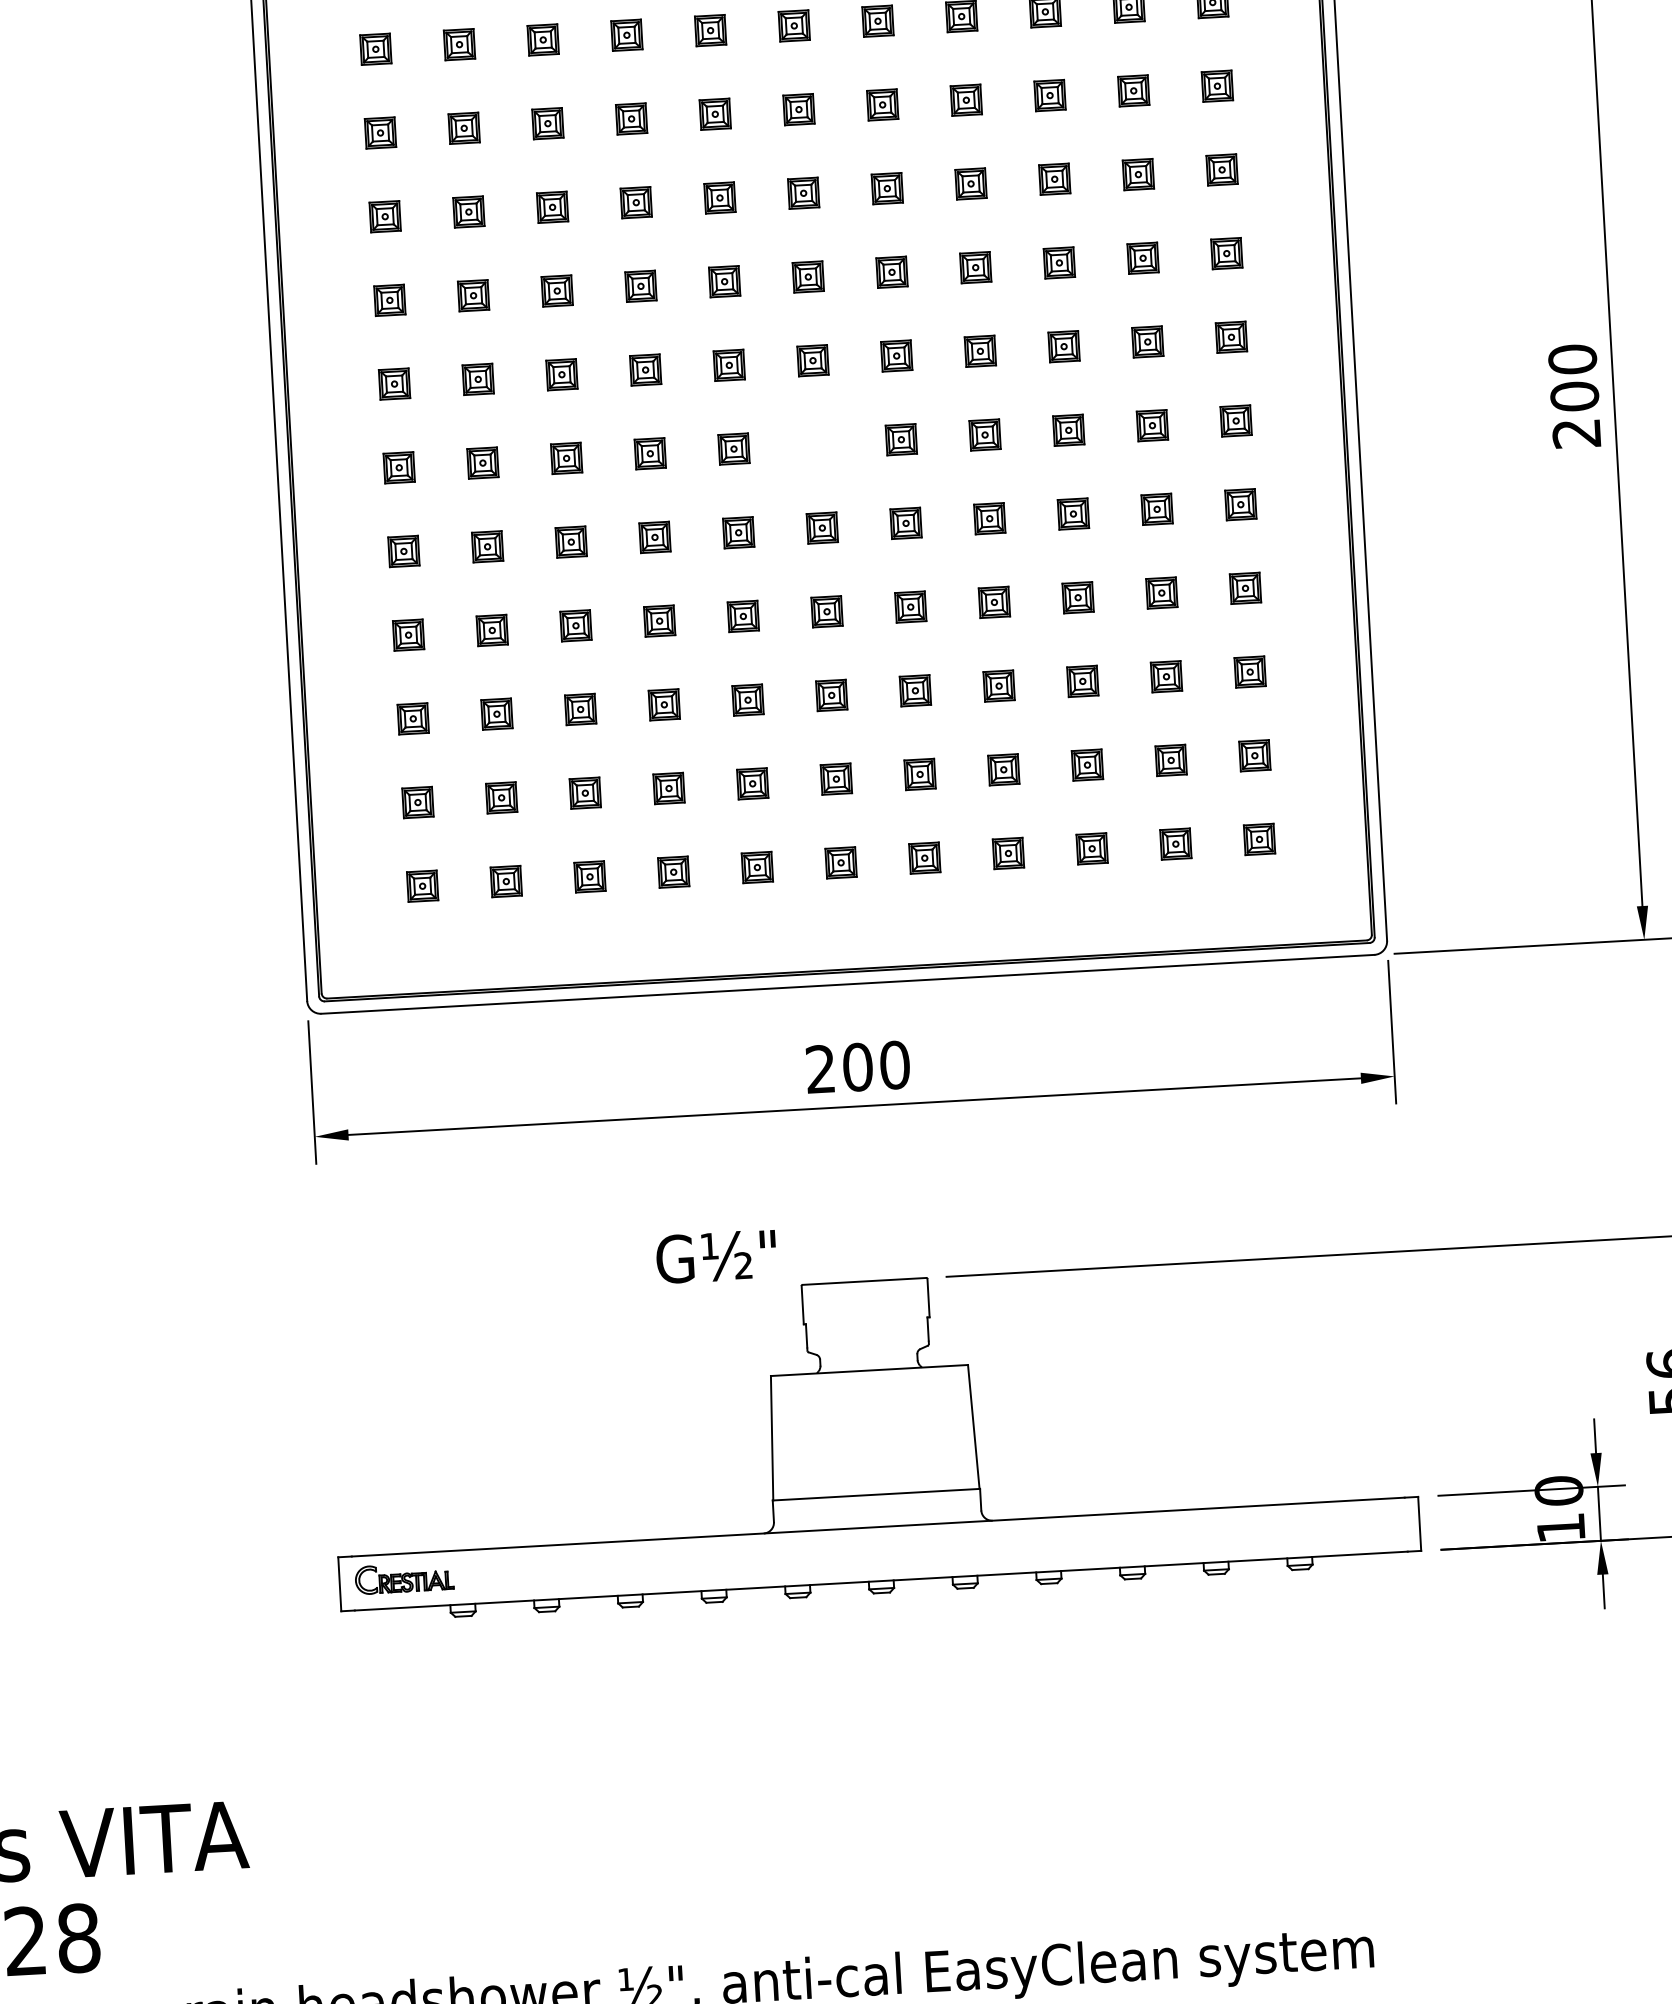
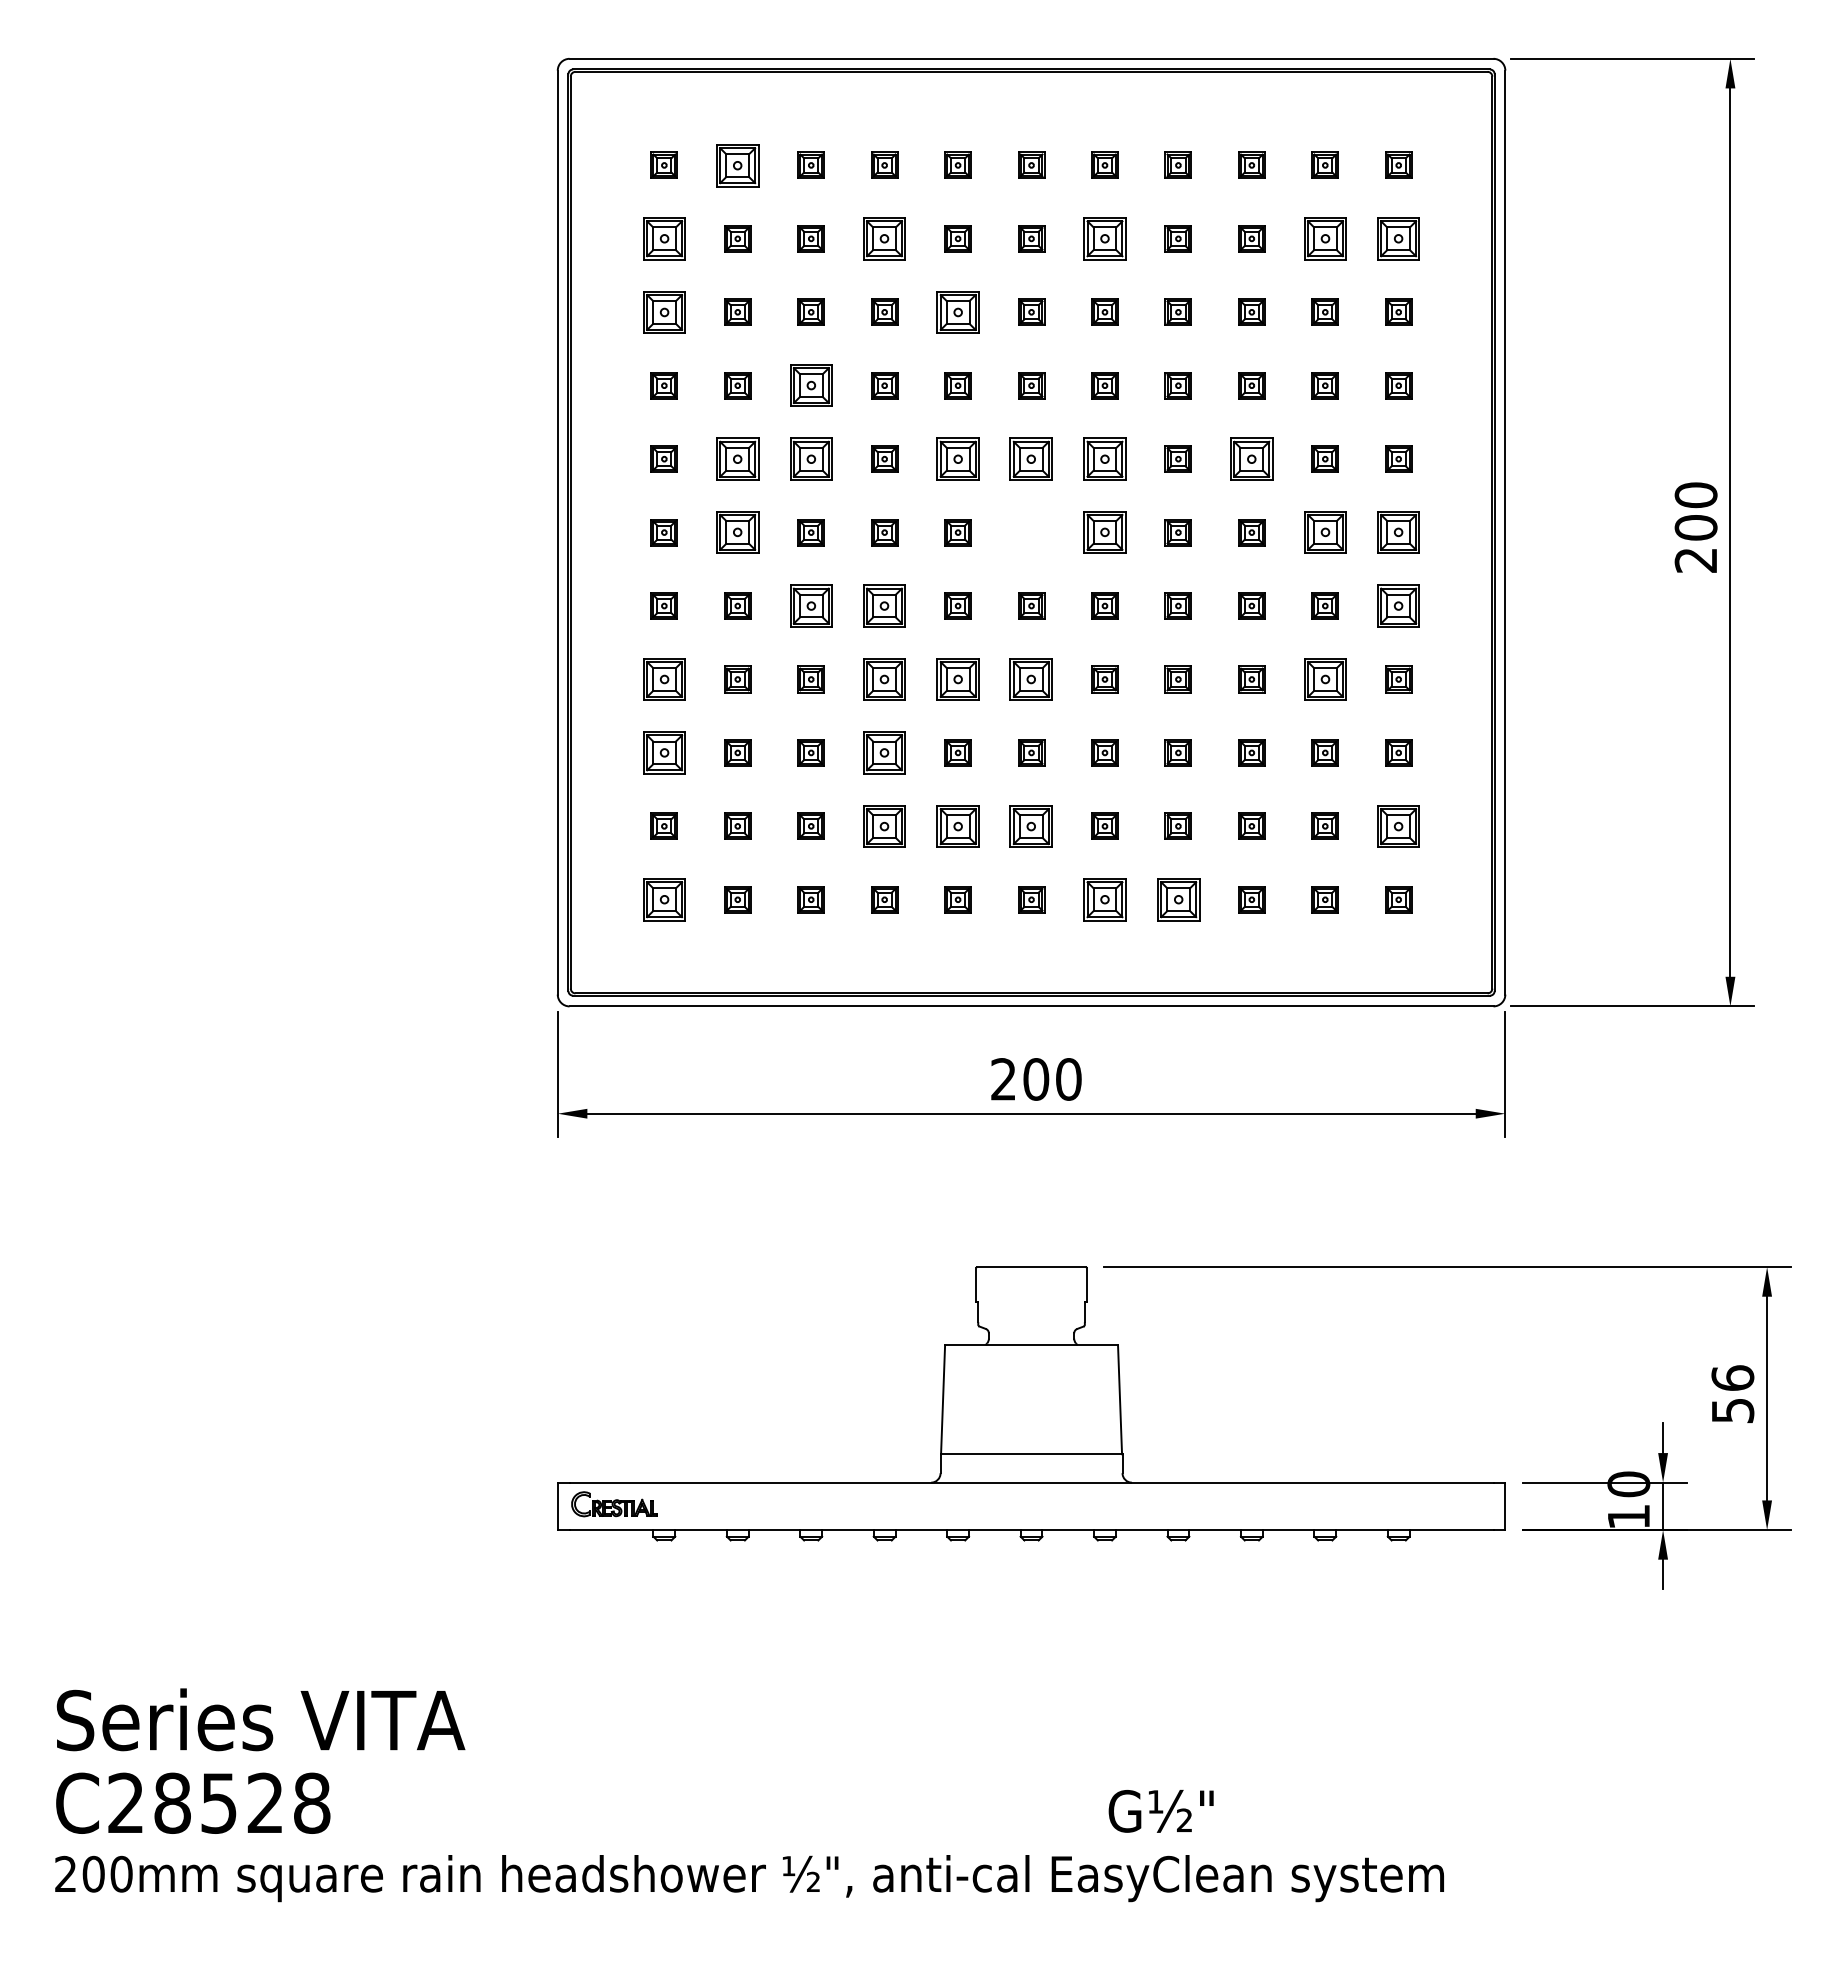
part: (459, 43) -> (737, 164), size x1.6
part: (1217, 85) -> (1398, 238), size x1.6
part: (1132, 90) -> (1324, 238), size x1.6
part: (882, 104) -> (1104, 238), size x1.6
part: (631, 118) -> (884, 238), size x1.6
part: (379, 132) -> (663, 238), size x1.6
part: (719, 197) -> (957, 311), size x1.6
part: (384, 215) -> (663, 311), size x1.6
part: (556, 290) -> (810, 385), size x1.6
part: (1063, 345) -> (1251, 458), size x1.6
part: (896, 355) -> (1104, 458), size x1.6
part: (812, 359) -> (1031, 458), size x1.6
part: (728, 364) -> (957, 458), size x1.6
part: (561, 374) -> (810, 458), size x1.6
part: (477, 378) -> (737, 458), size x1.6
part: (1235, 420) -> (1398, 532), size x1.6
part: (1151, 425) -> (1324, 532), size x1.6
part: (900, 439) -> (1104, 532), size x1.6
part: (482, 462) -> (737, 532), size x1.6
part: (1240, 504) -> (1398, 605), size x1.6
part: (654, 536) -> (884, 605), size x1.6
part: (570, 541) -> (810, 605), size x1.6
part: (1160, 593) -> (1324, 679), size x1.6
part: (826, 611) -> (1031, 679), size x1.6
part: (742, 616) -> (957, 679), size x1.6
part: (659, 621) -> (884, 679), size x1.6
part: (407, 635) -> (663, 679), size x1.6
part: (664, 704) -> (884, 752), size x1.6
part: (412, 718) -> (663, 752), size x1.6
part: (1254, 754) -> (1398, 825), size x1.6
part: (836, 778) -> (1031, 825), size x1.6
part: (751, 782) -> (957, 825), size x1.6
part: (668, 787) -> (884, 825), size x1.6
part: (1007, 853) -> (1177, 899), size x1.6
part: (924, 857) -> (1104, 899), size x1.6
part: (421, 885) -> (663, 899), size x1.6
text: (715, 1257) -> (1160, 1811), moved

